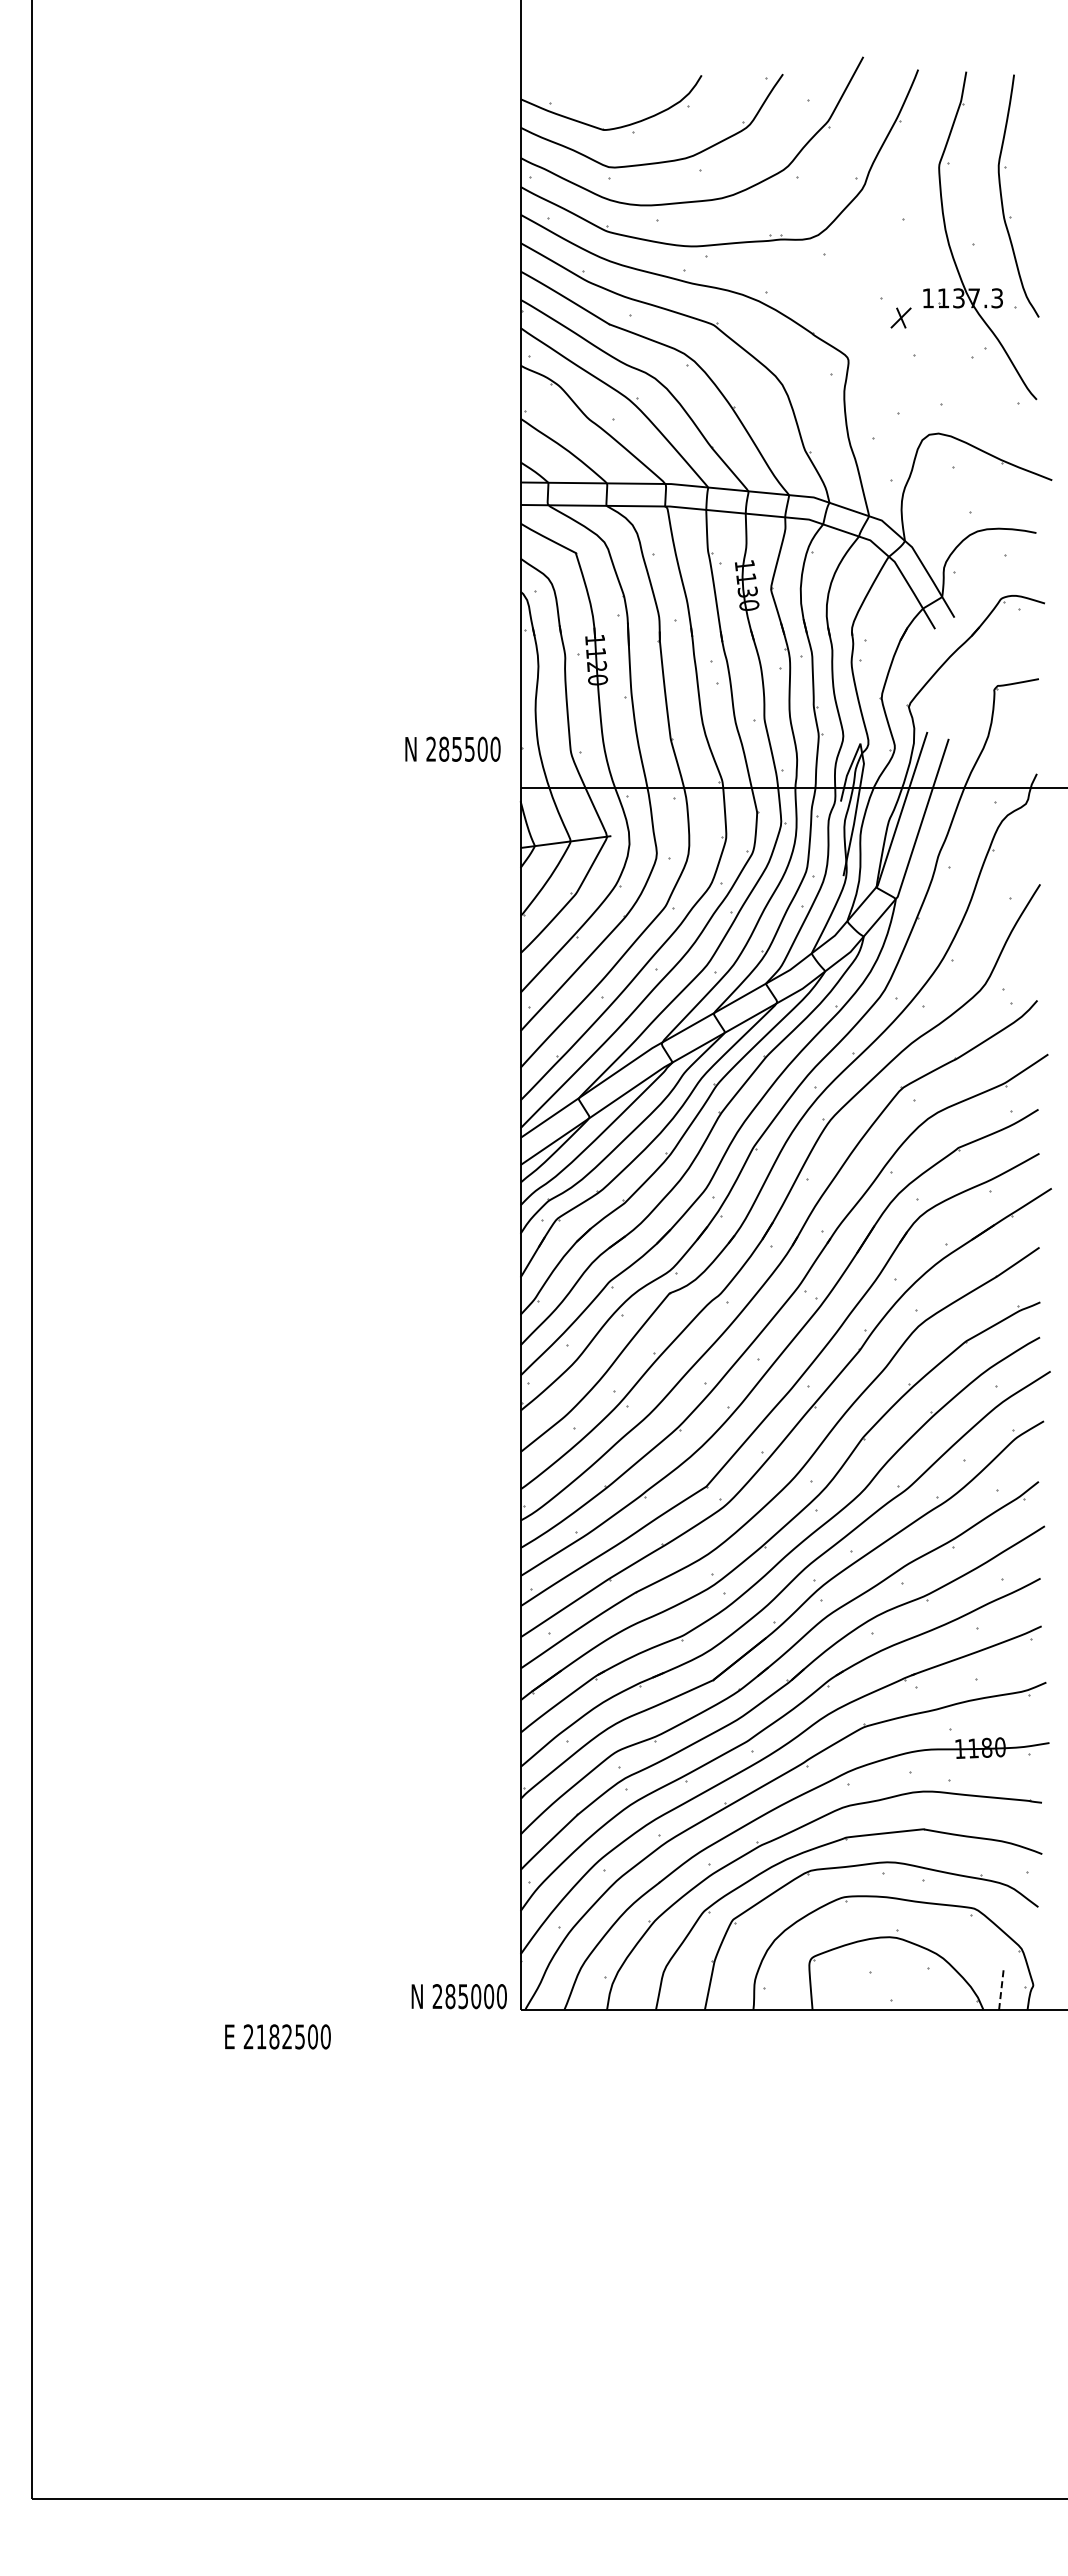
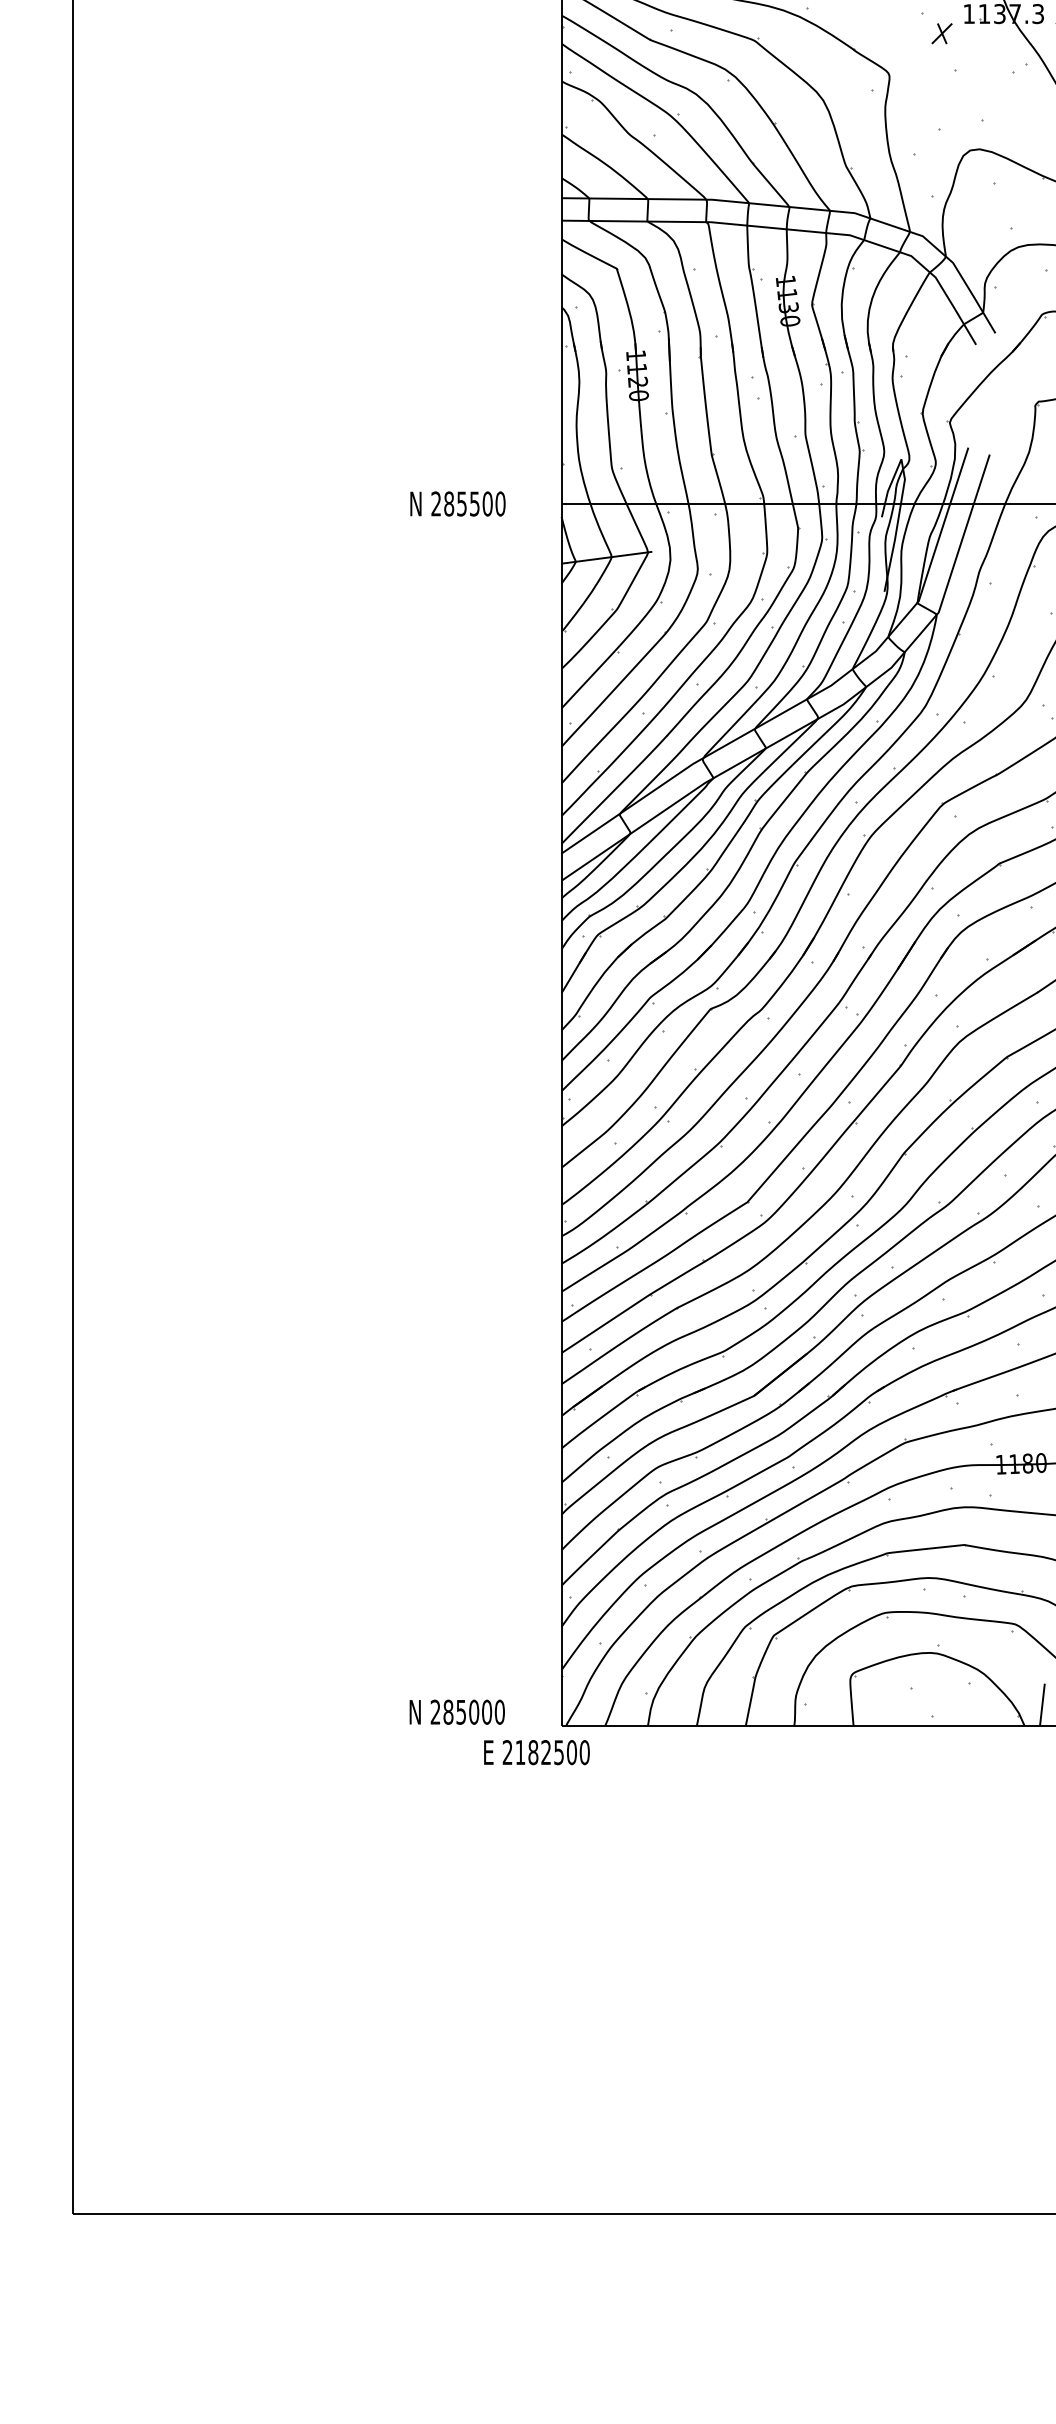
text: (452, 748) -> (457, 503), moved
line: (1001, 1988) -> (1042, 1704), dashed -> solid
text: (458, 1996) -> (456, 1712), moved
text: (277, 2036) -> (536, 1752), moved

